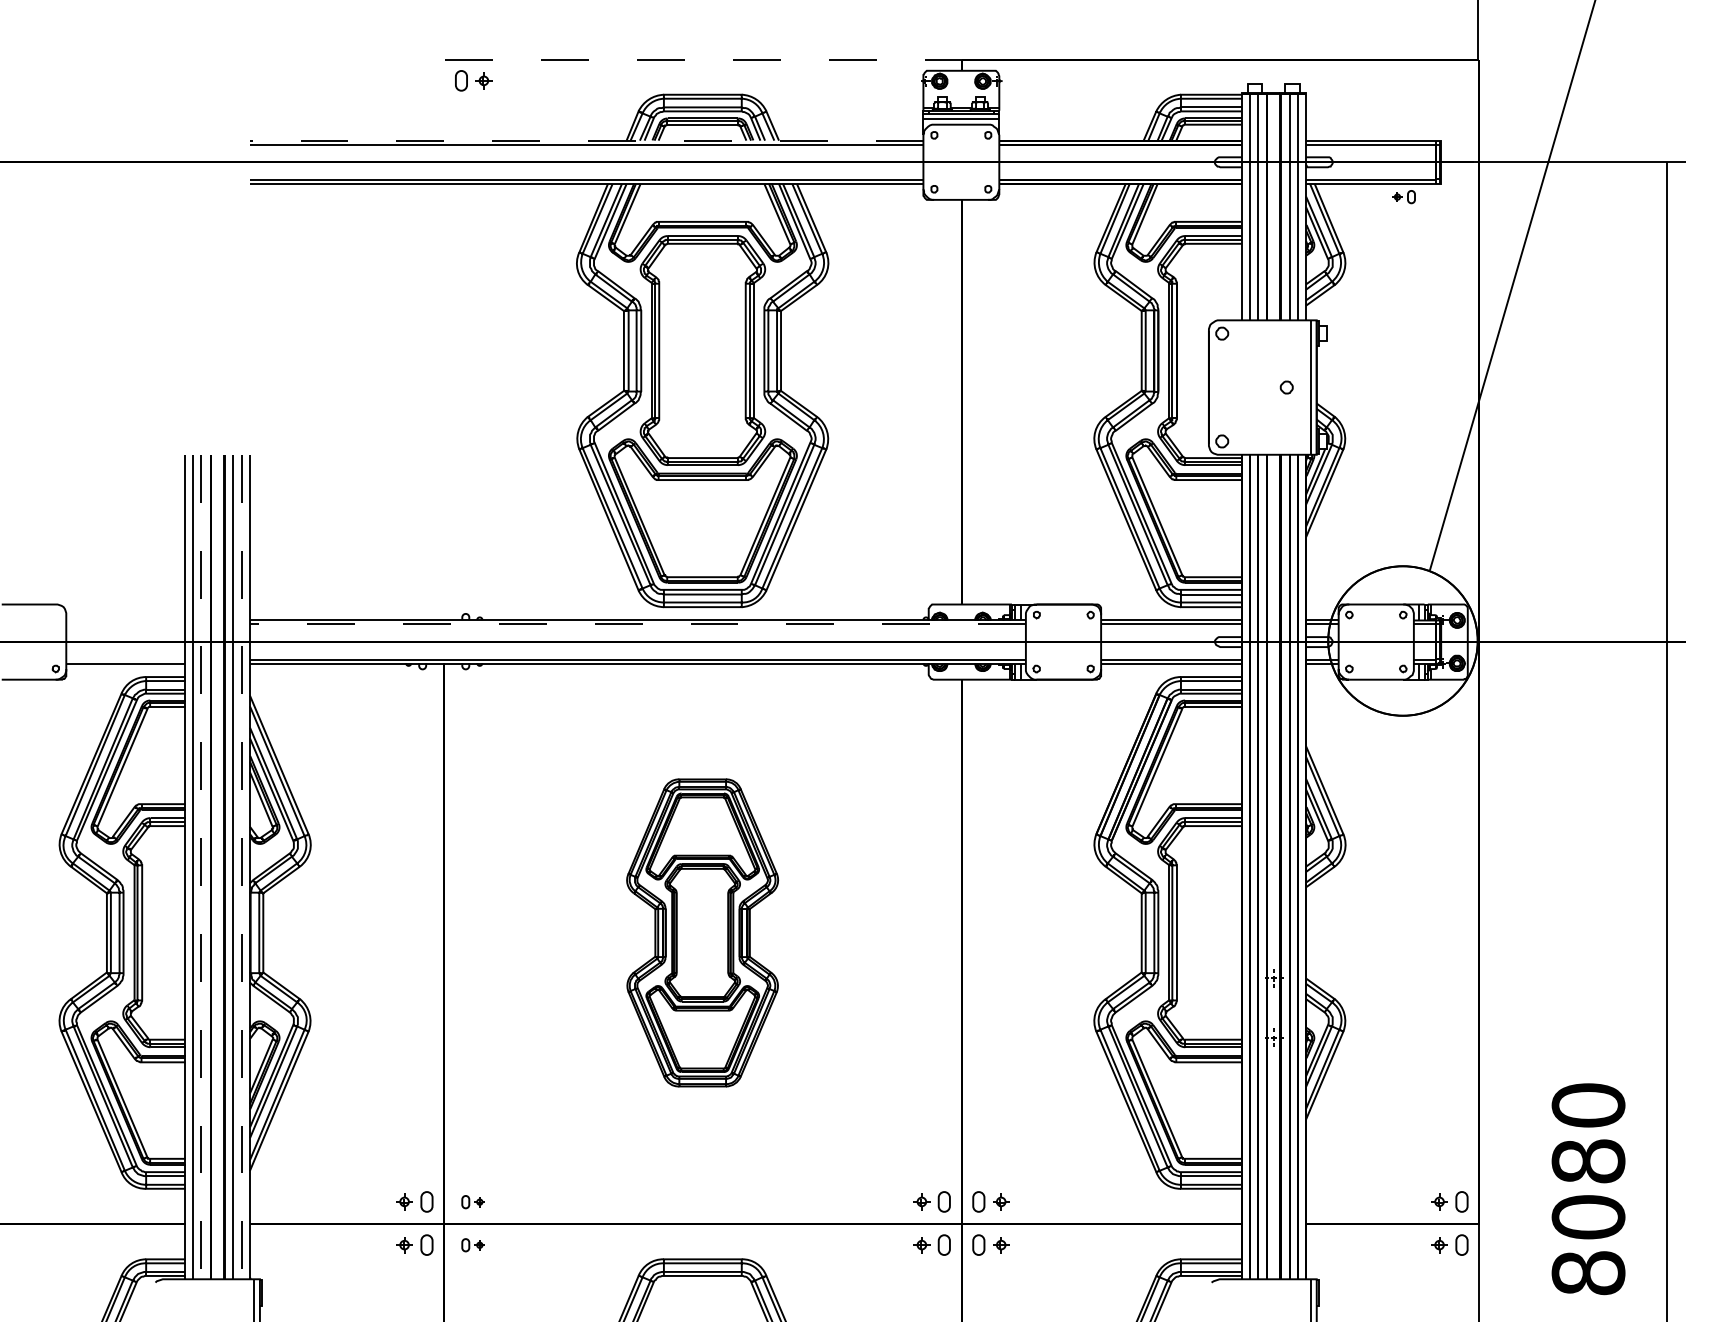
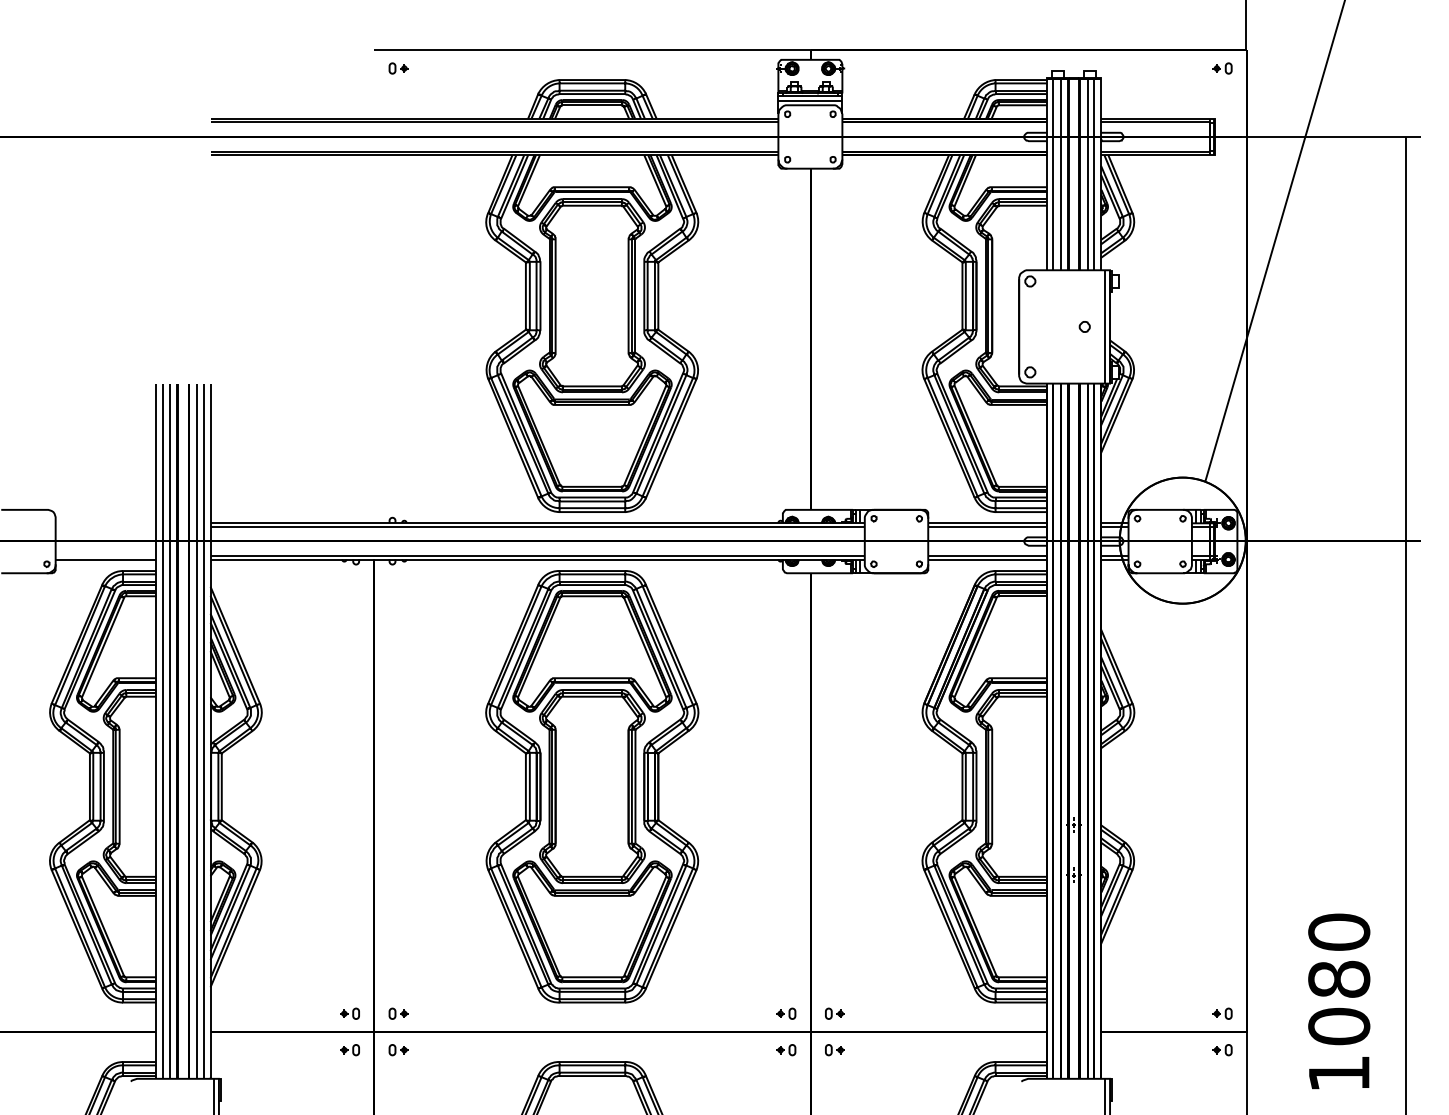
line: (708, 59) -> (597, 50), dashed -> solid
part: (472, 81) -> (398, 68), size x0.62
line: (586, 140) -> (494, 118), dashed -> solid
part: (1403, 197) -> (1221, 68), moved
line: (637, 624) -> (537, 526), dashed -> solid
line: (201, 867) -> (169, 731), dashed -> solid
line: (241, 867) -> (203, 731), dashed -> solid
part: (702, 932) -> (592, 786), size x1.67
part: (415, 1202) -> (350, 1014), size x0.62
part: (932, 1202) -> (786, 1014), size x0.62
part: (990, 1202) -> (834, 1014), size x0.62
part: (1449, 1202) -> (1221, 1014), size x0.62
part: (415, 1245) -> (350, 1050), size x0.62
part: (932, 1245) -> (786, 1050), size x0.62
part: (990, 1245) -> (834, 1050), size x0.62
part: (1449, 1245) -> (1221, 1050), size x0.62
text: (1588, 1273) -> (1339, 1073), 8080 -> 1080

